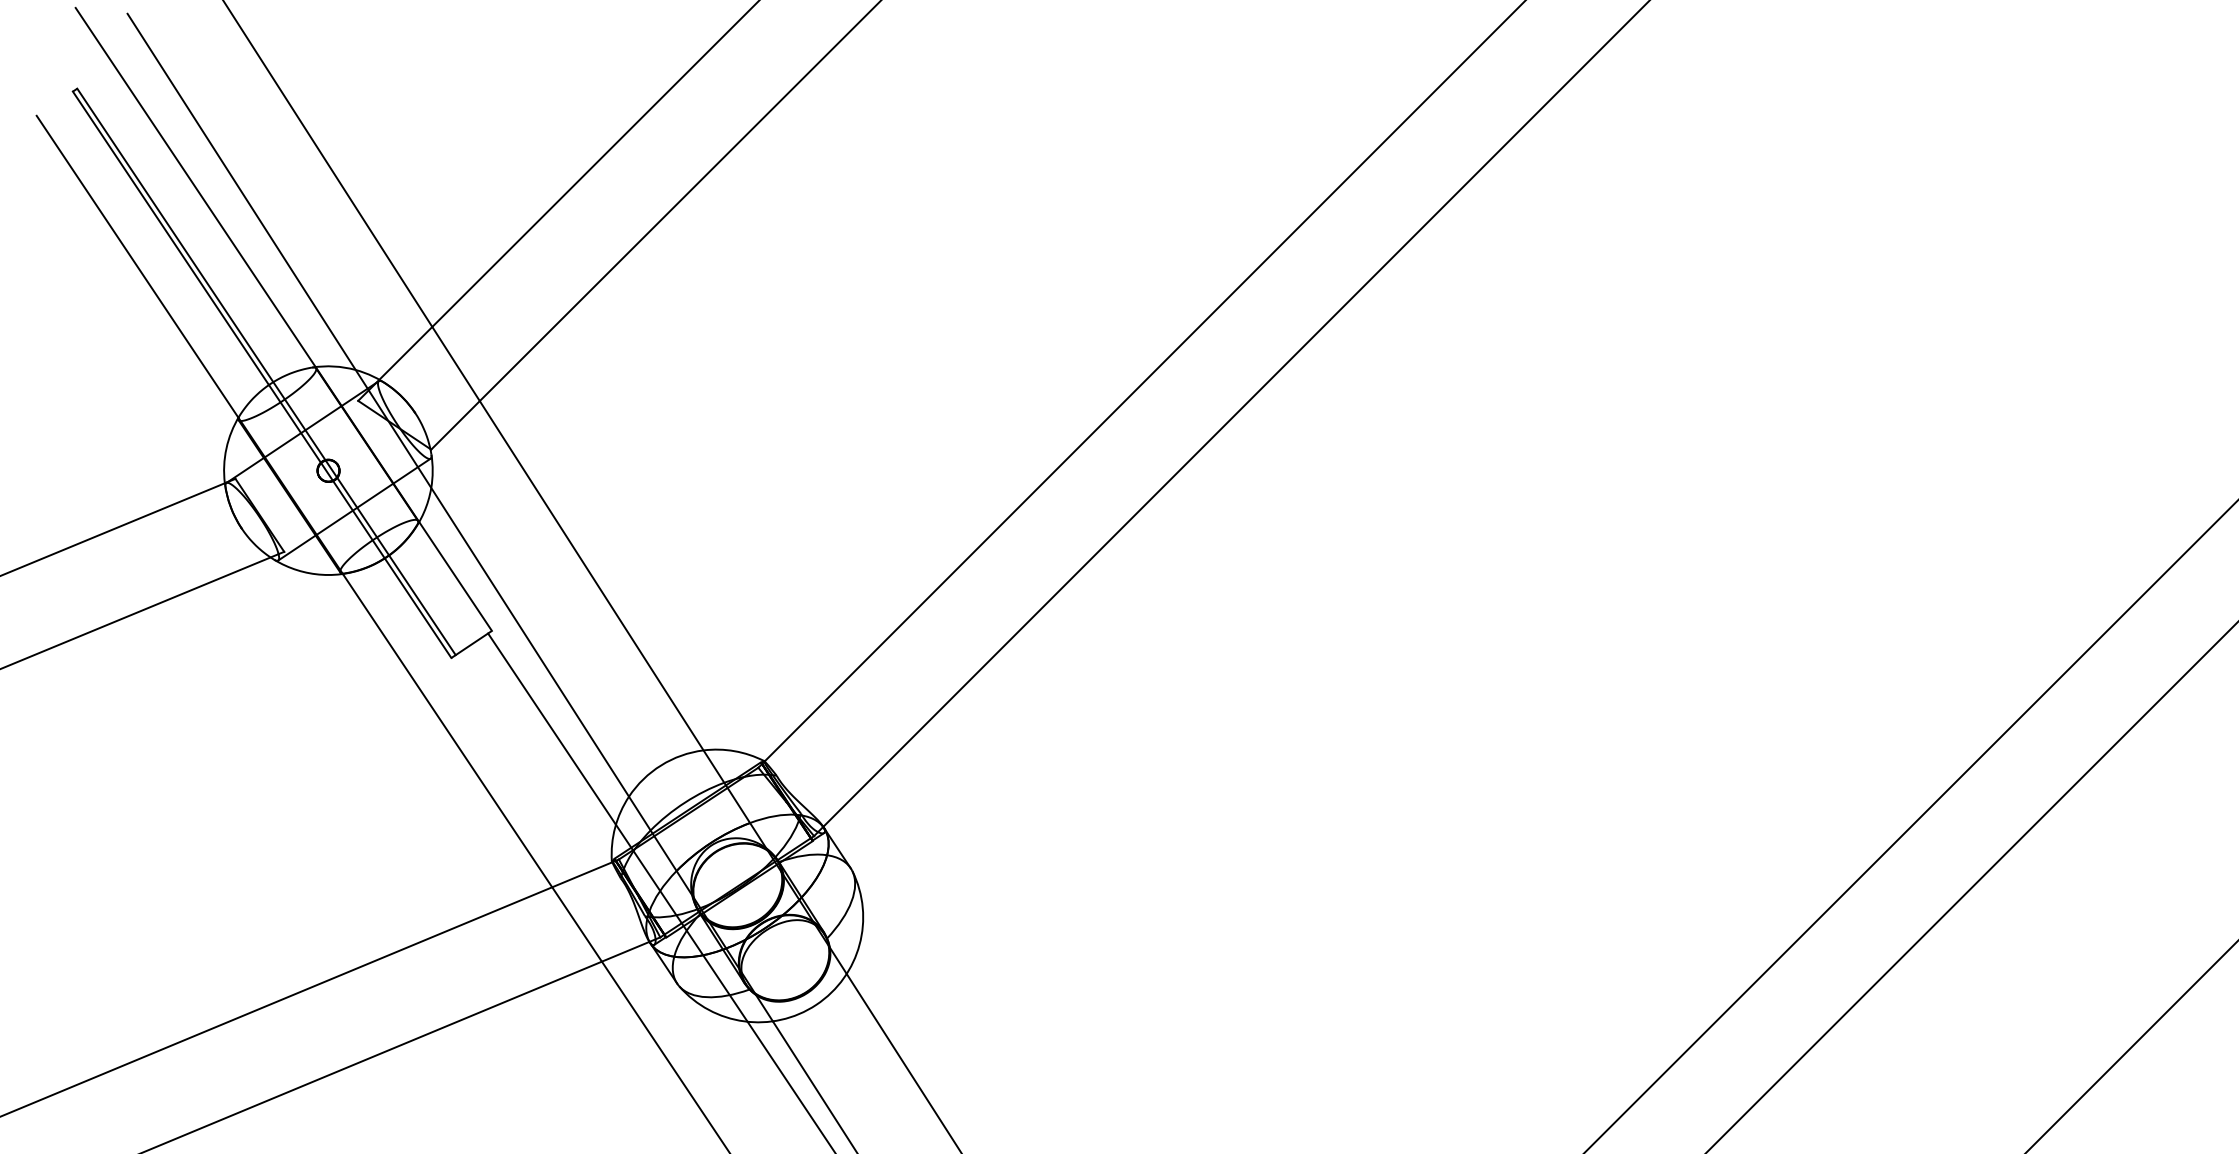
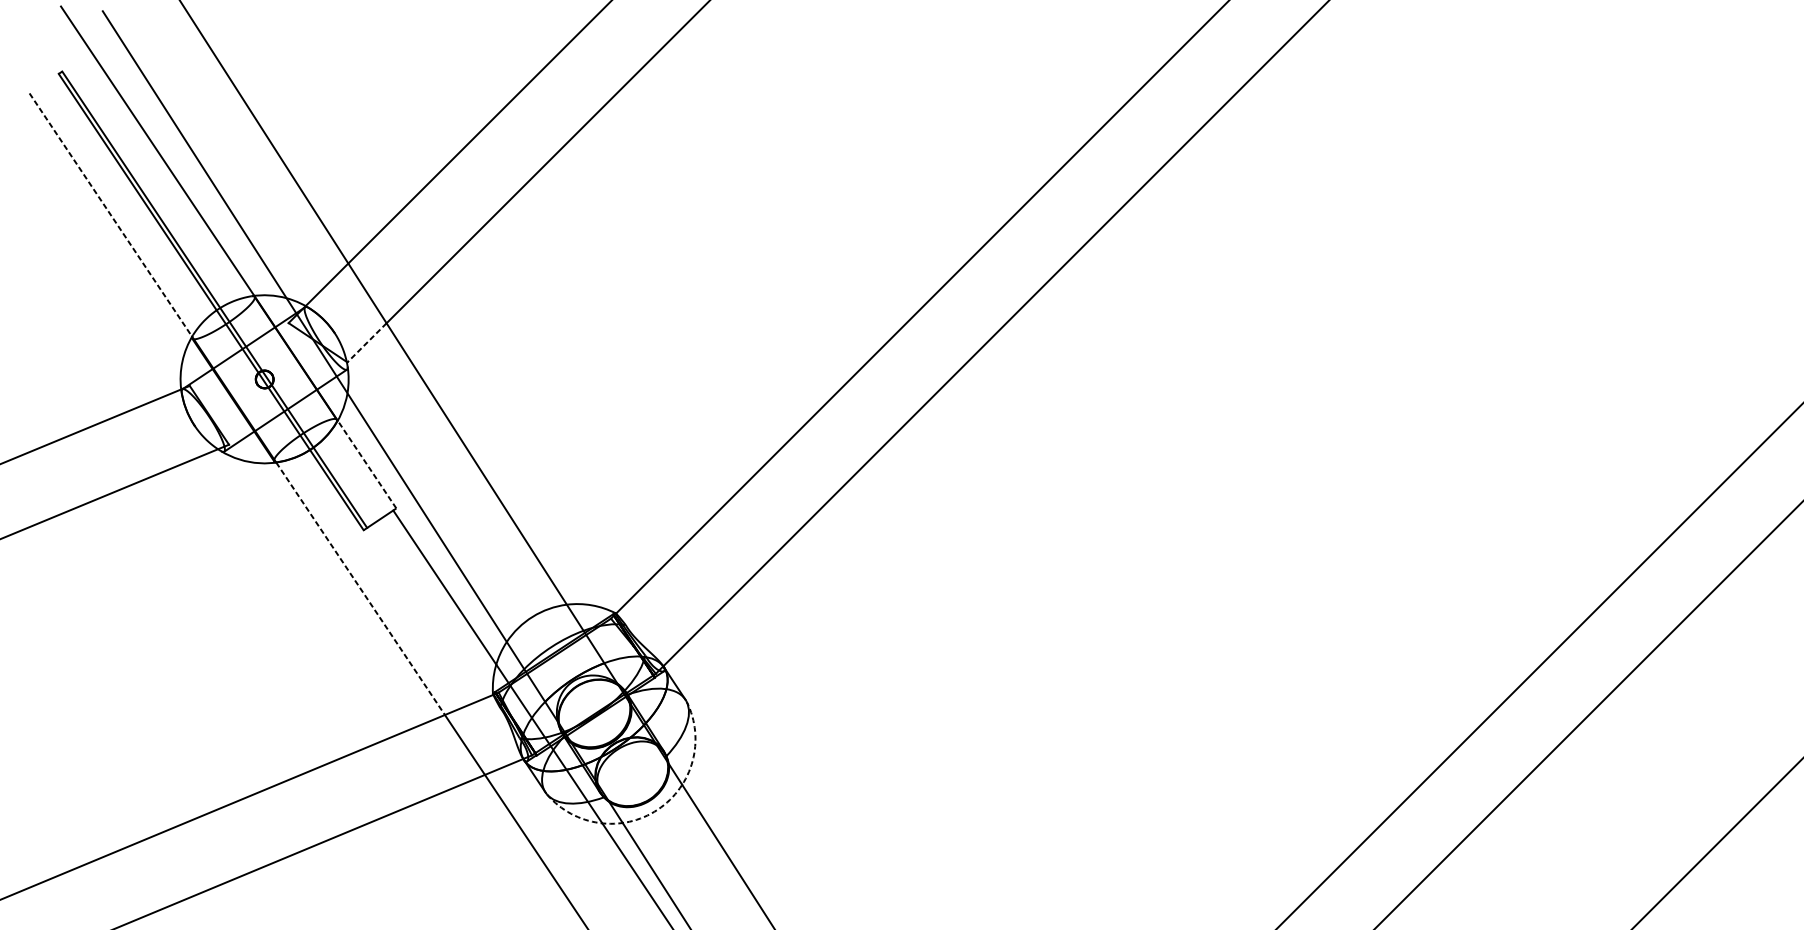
line: (137, 266) -> (110, 214), solid -> dashed
line: (455, 425) -> (367, 342), solid -> dashed
line: (455, 576) -> (367, 464), solid -> dashed
line: (447, 731) -> (360, 589), solid -> dashed
arc: (816, 1004) -> (657, 809), solid -> dashed

